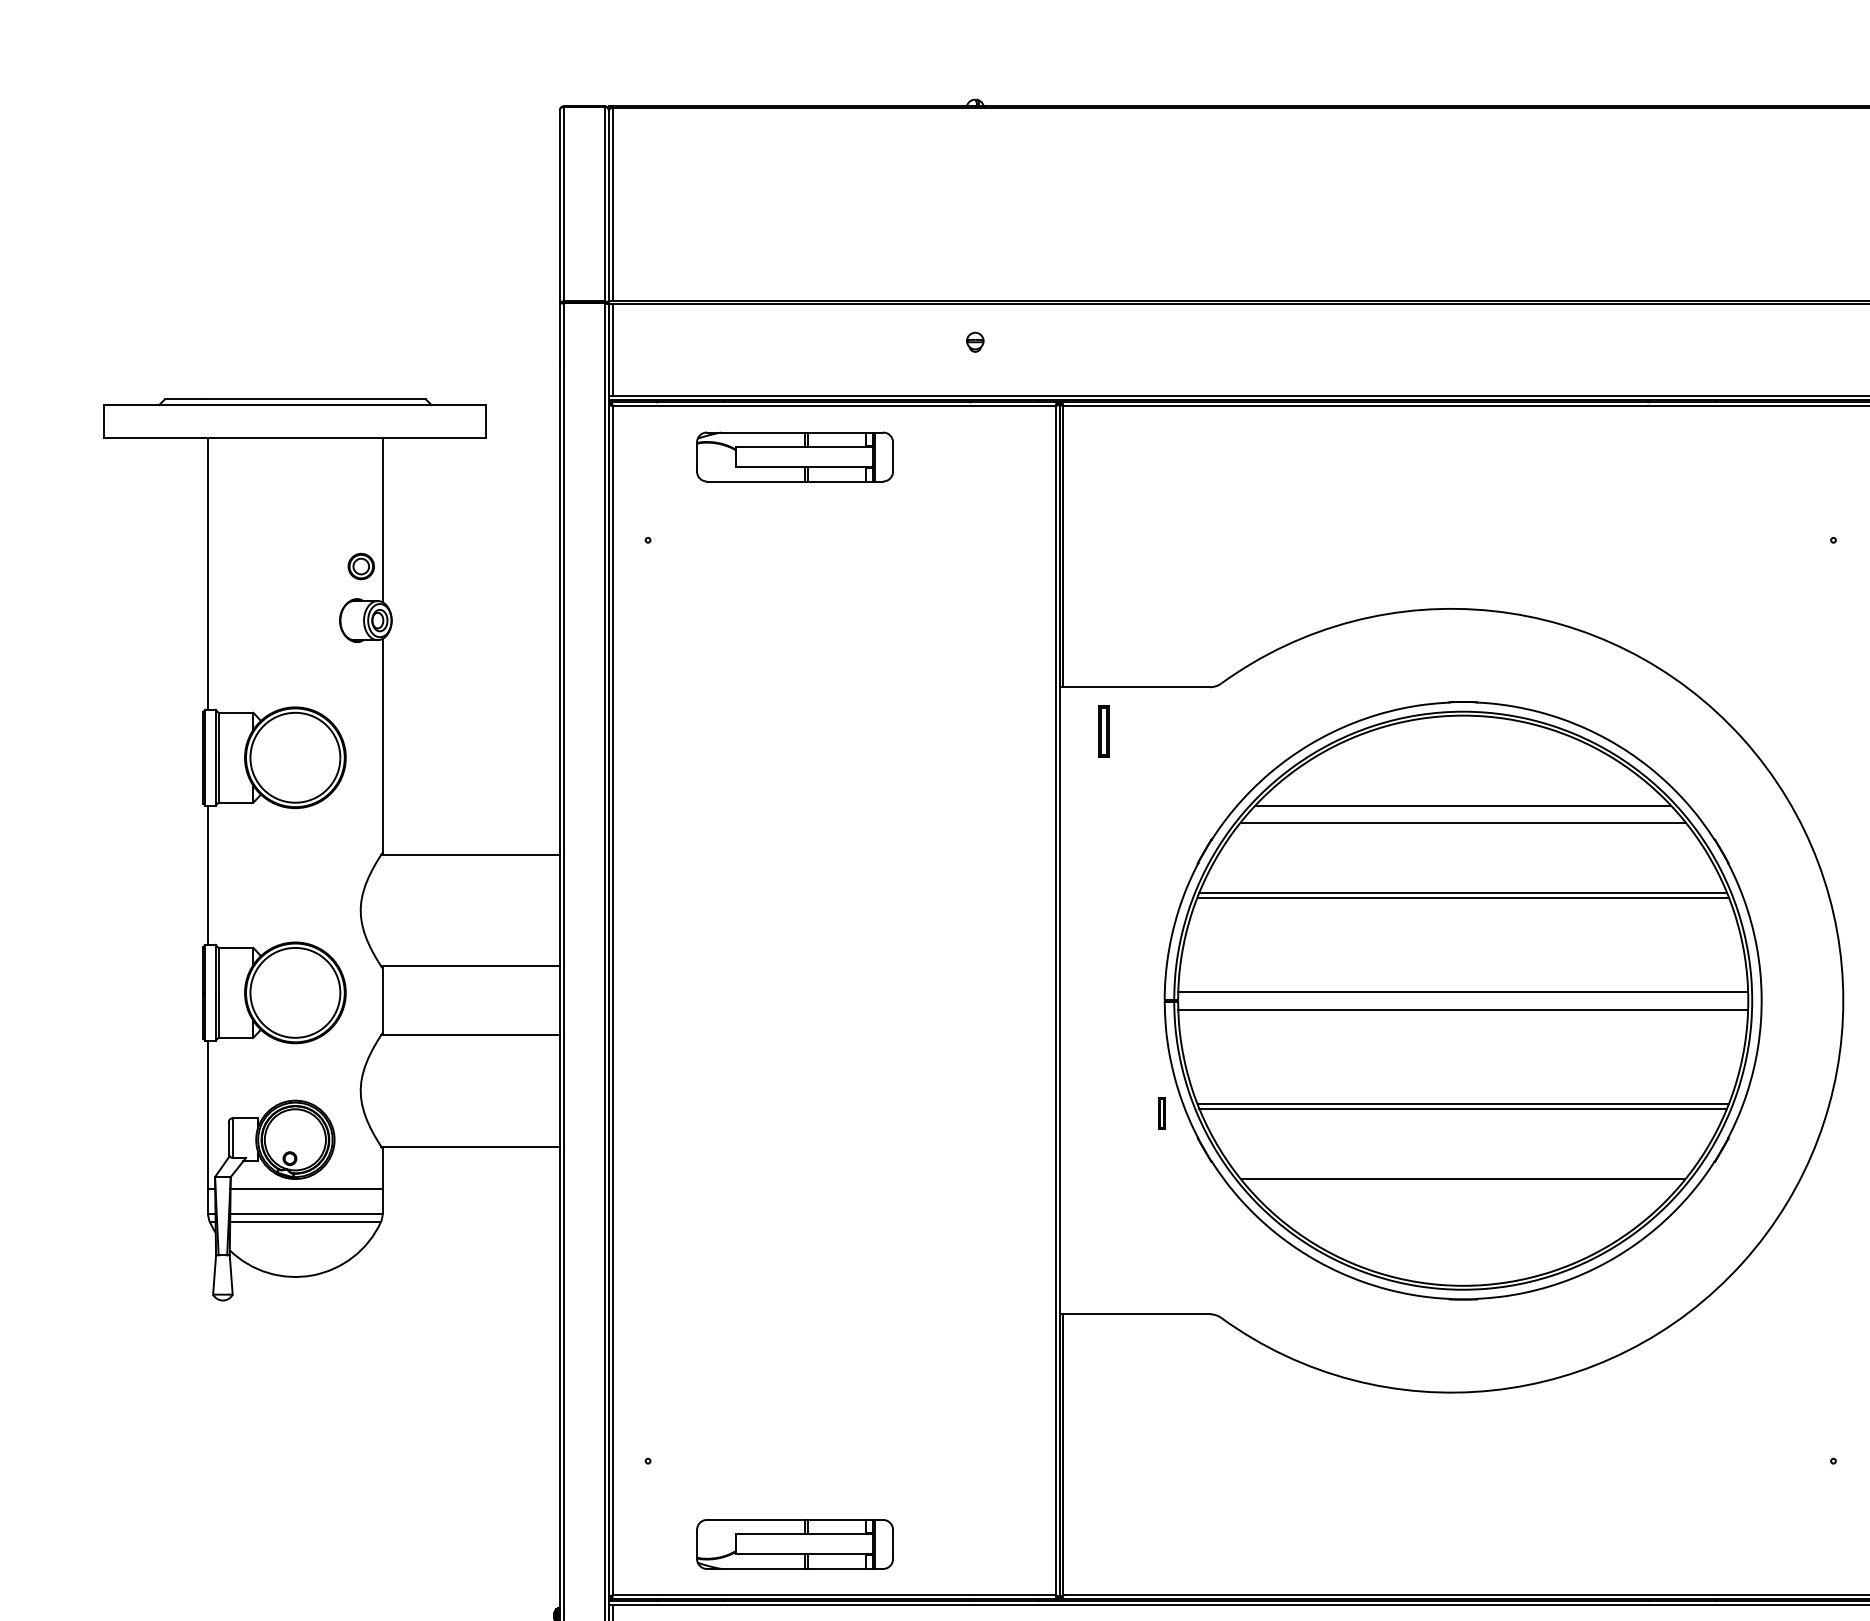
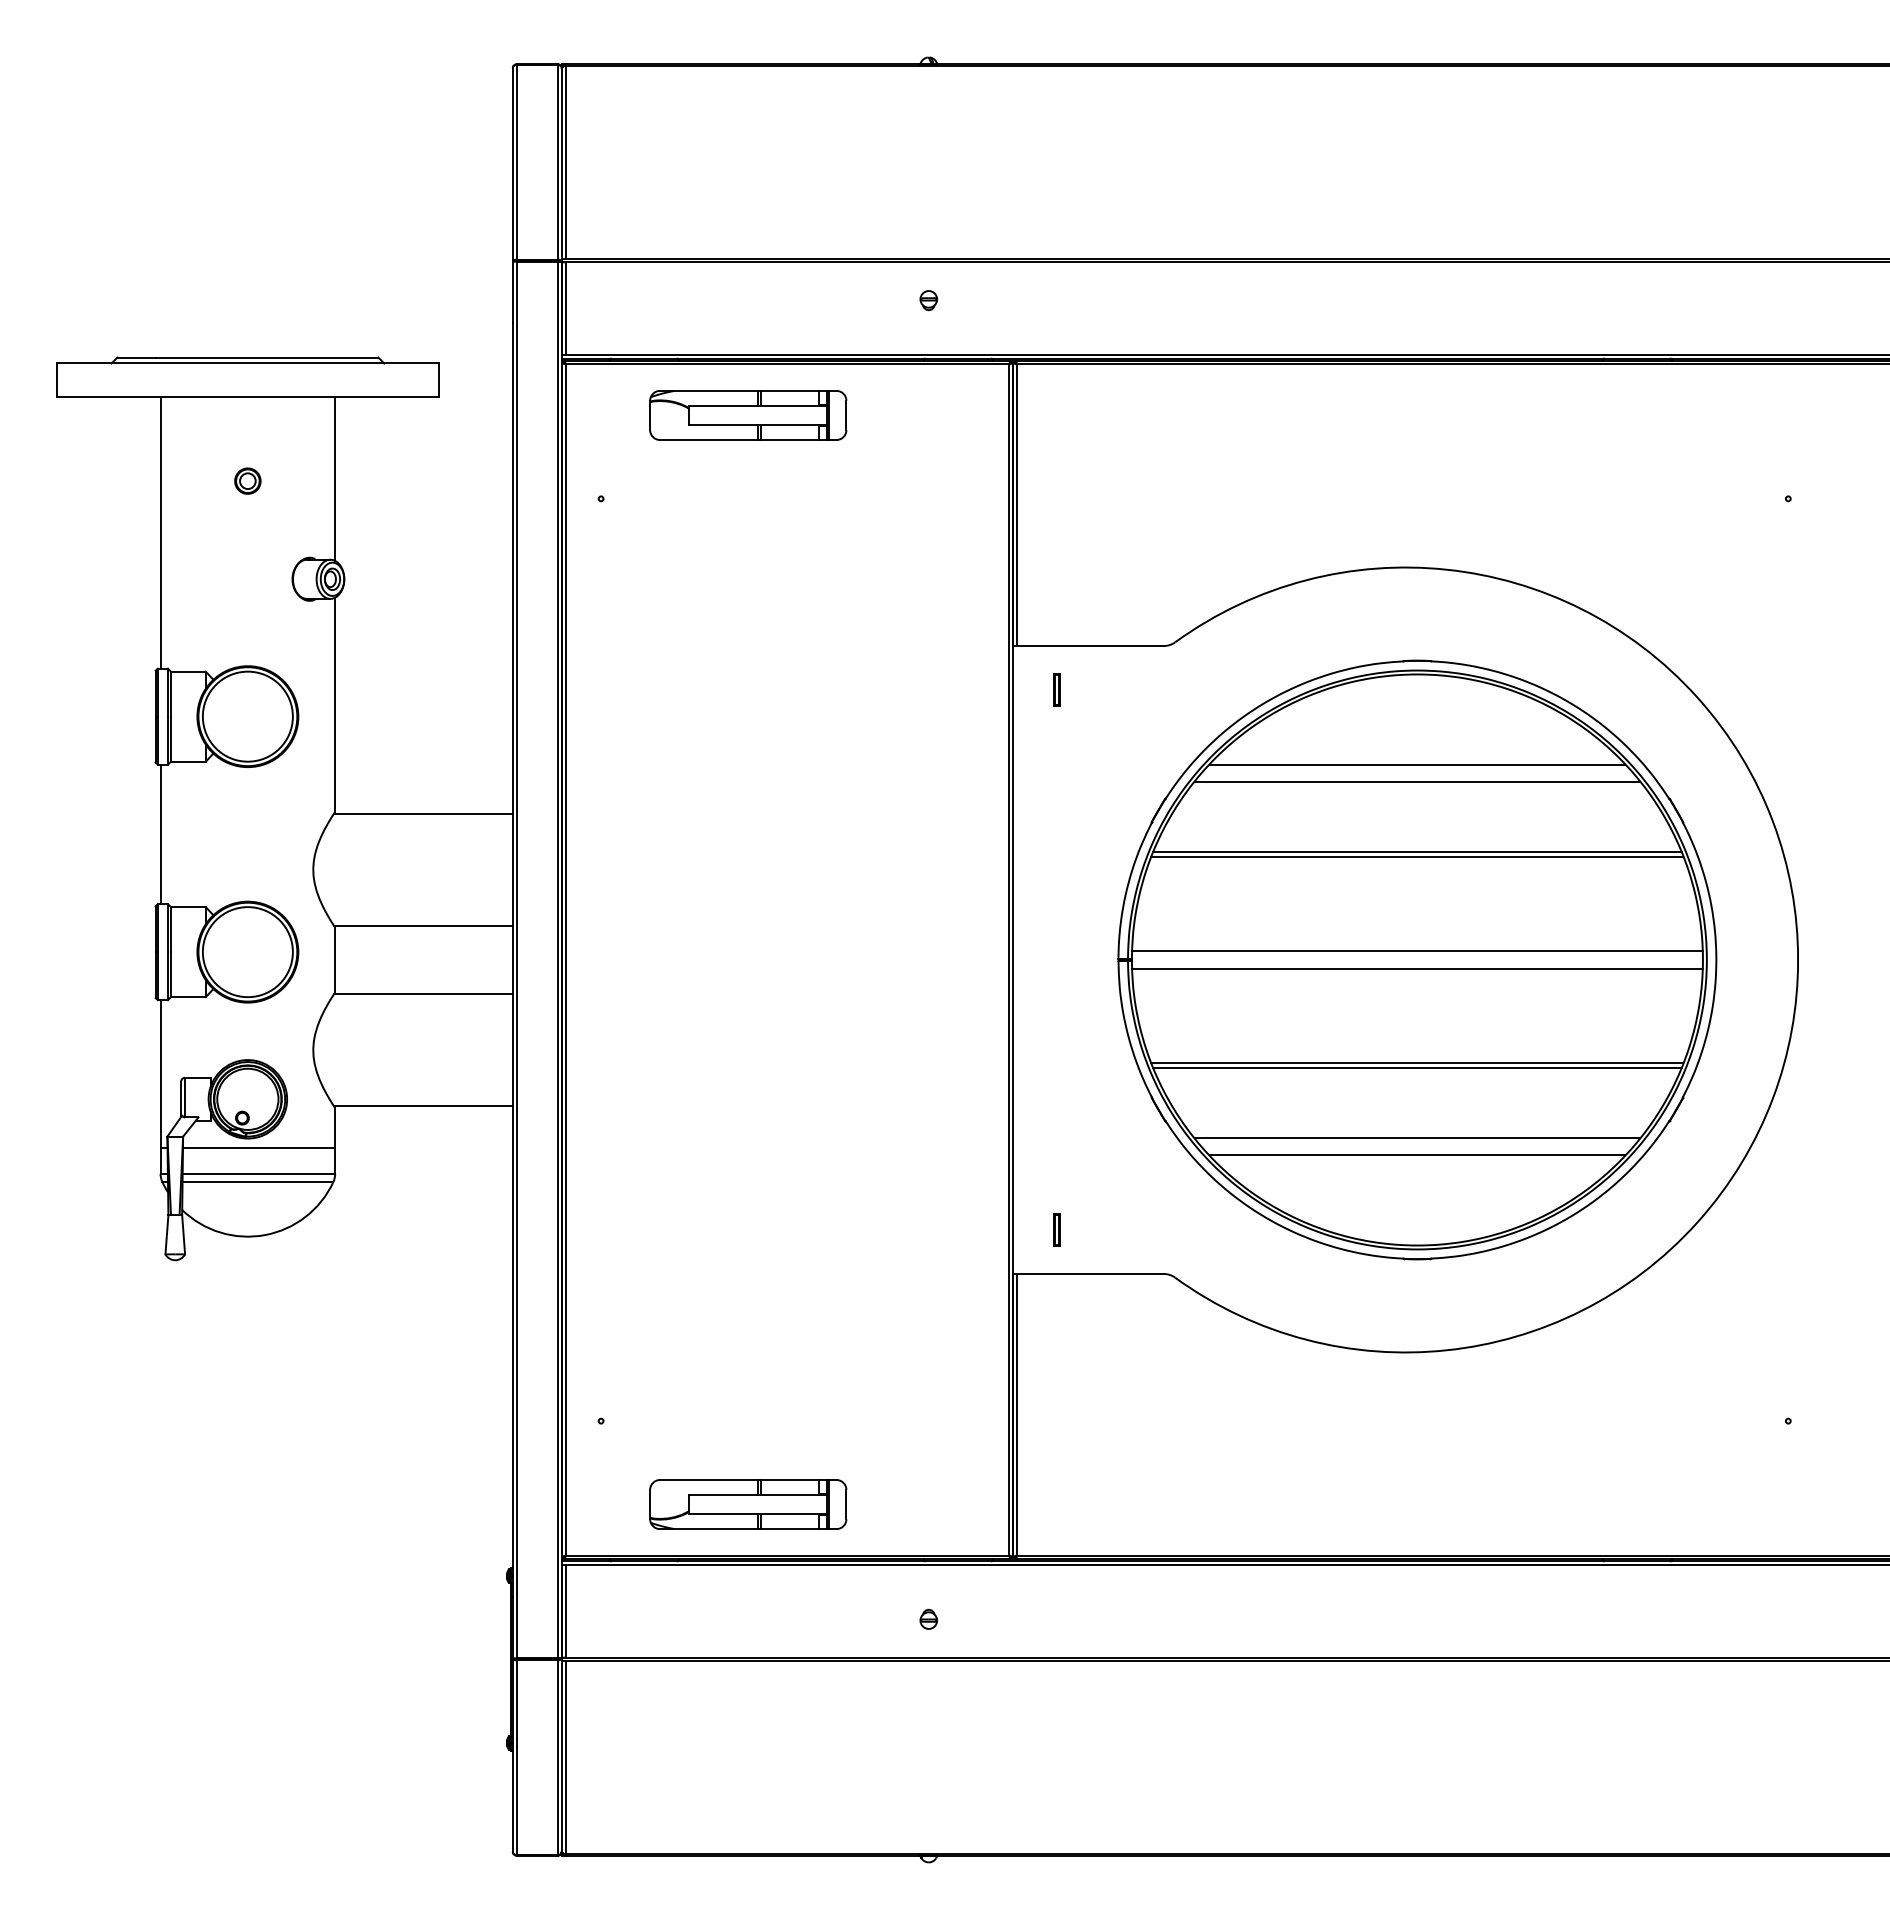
part: (360, 565) -> (247, 480), moved
part: (1102, 730) -> (1056, 689), size x0.62
part: (1160, 1113) -> (1056, 1229), moved
line: (1463, 1195) -> (1417, 1155), added

